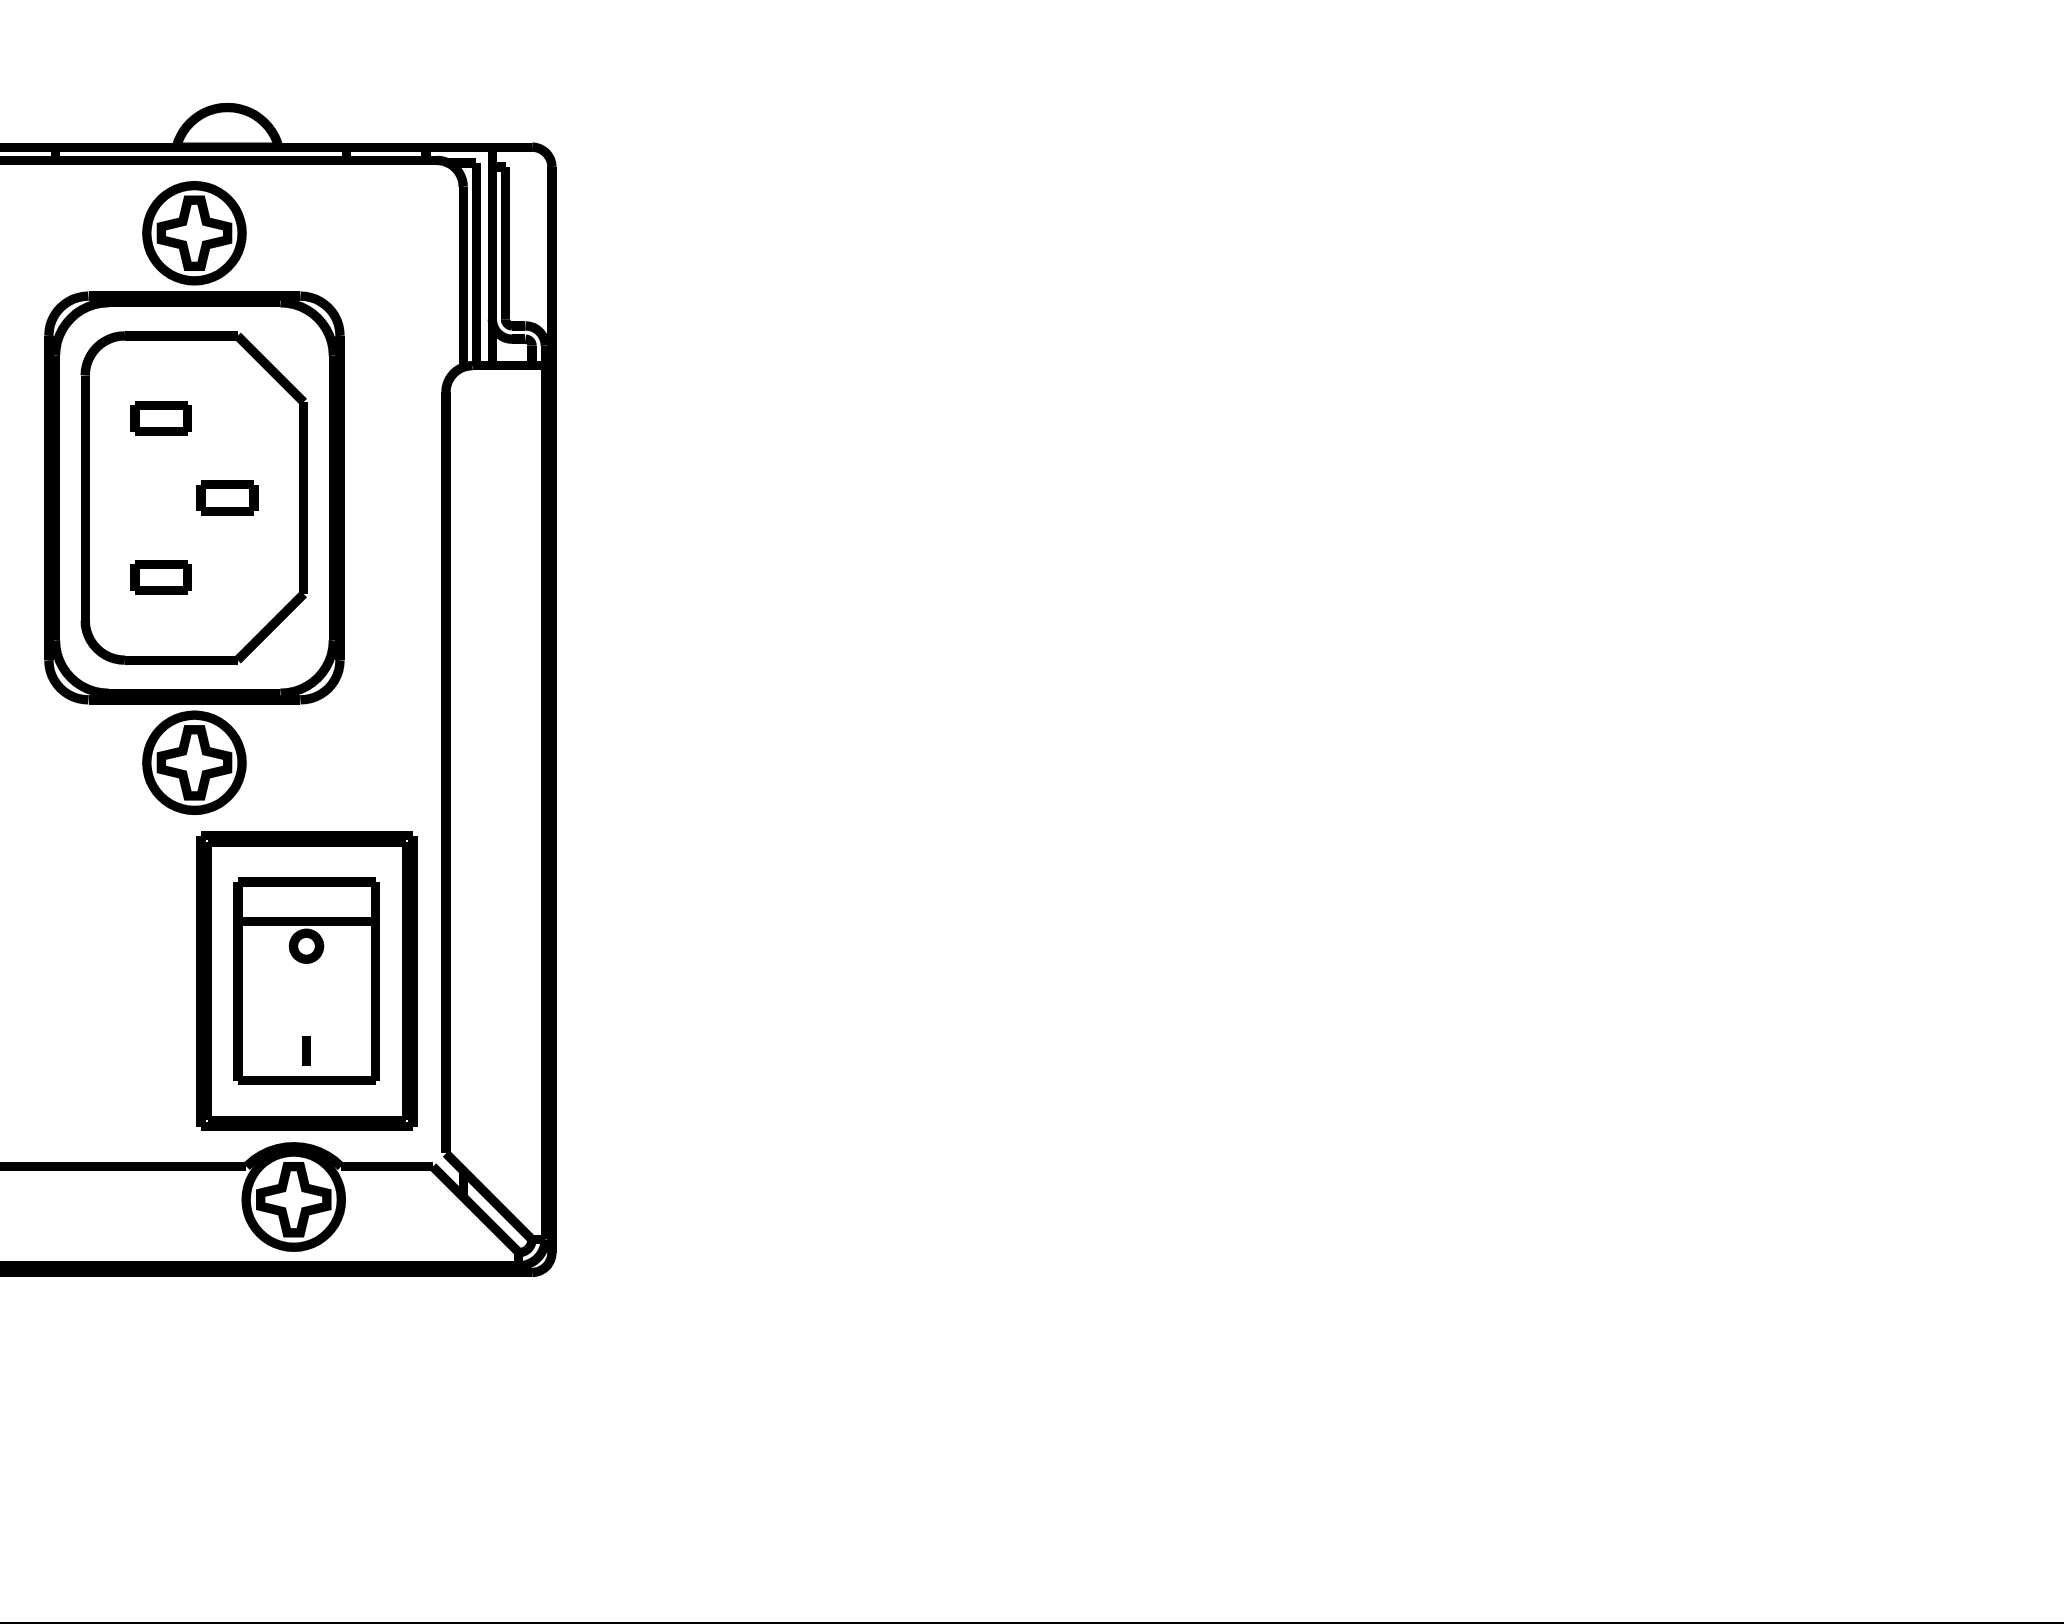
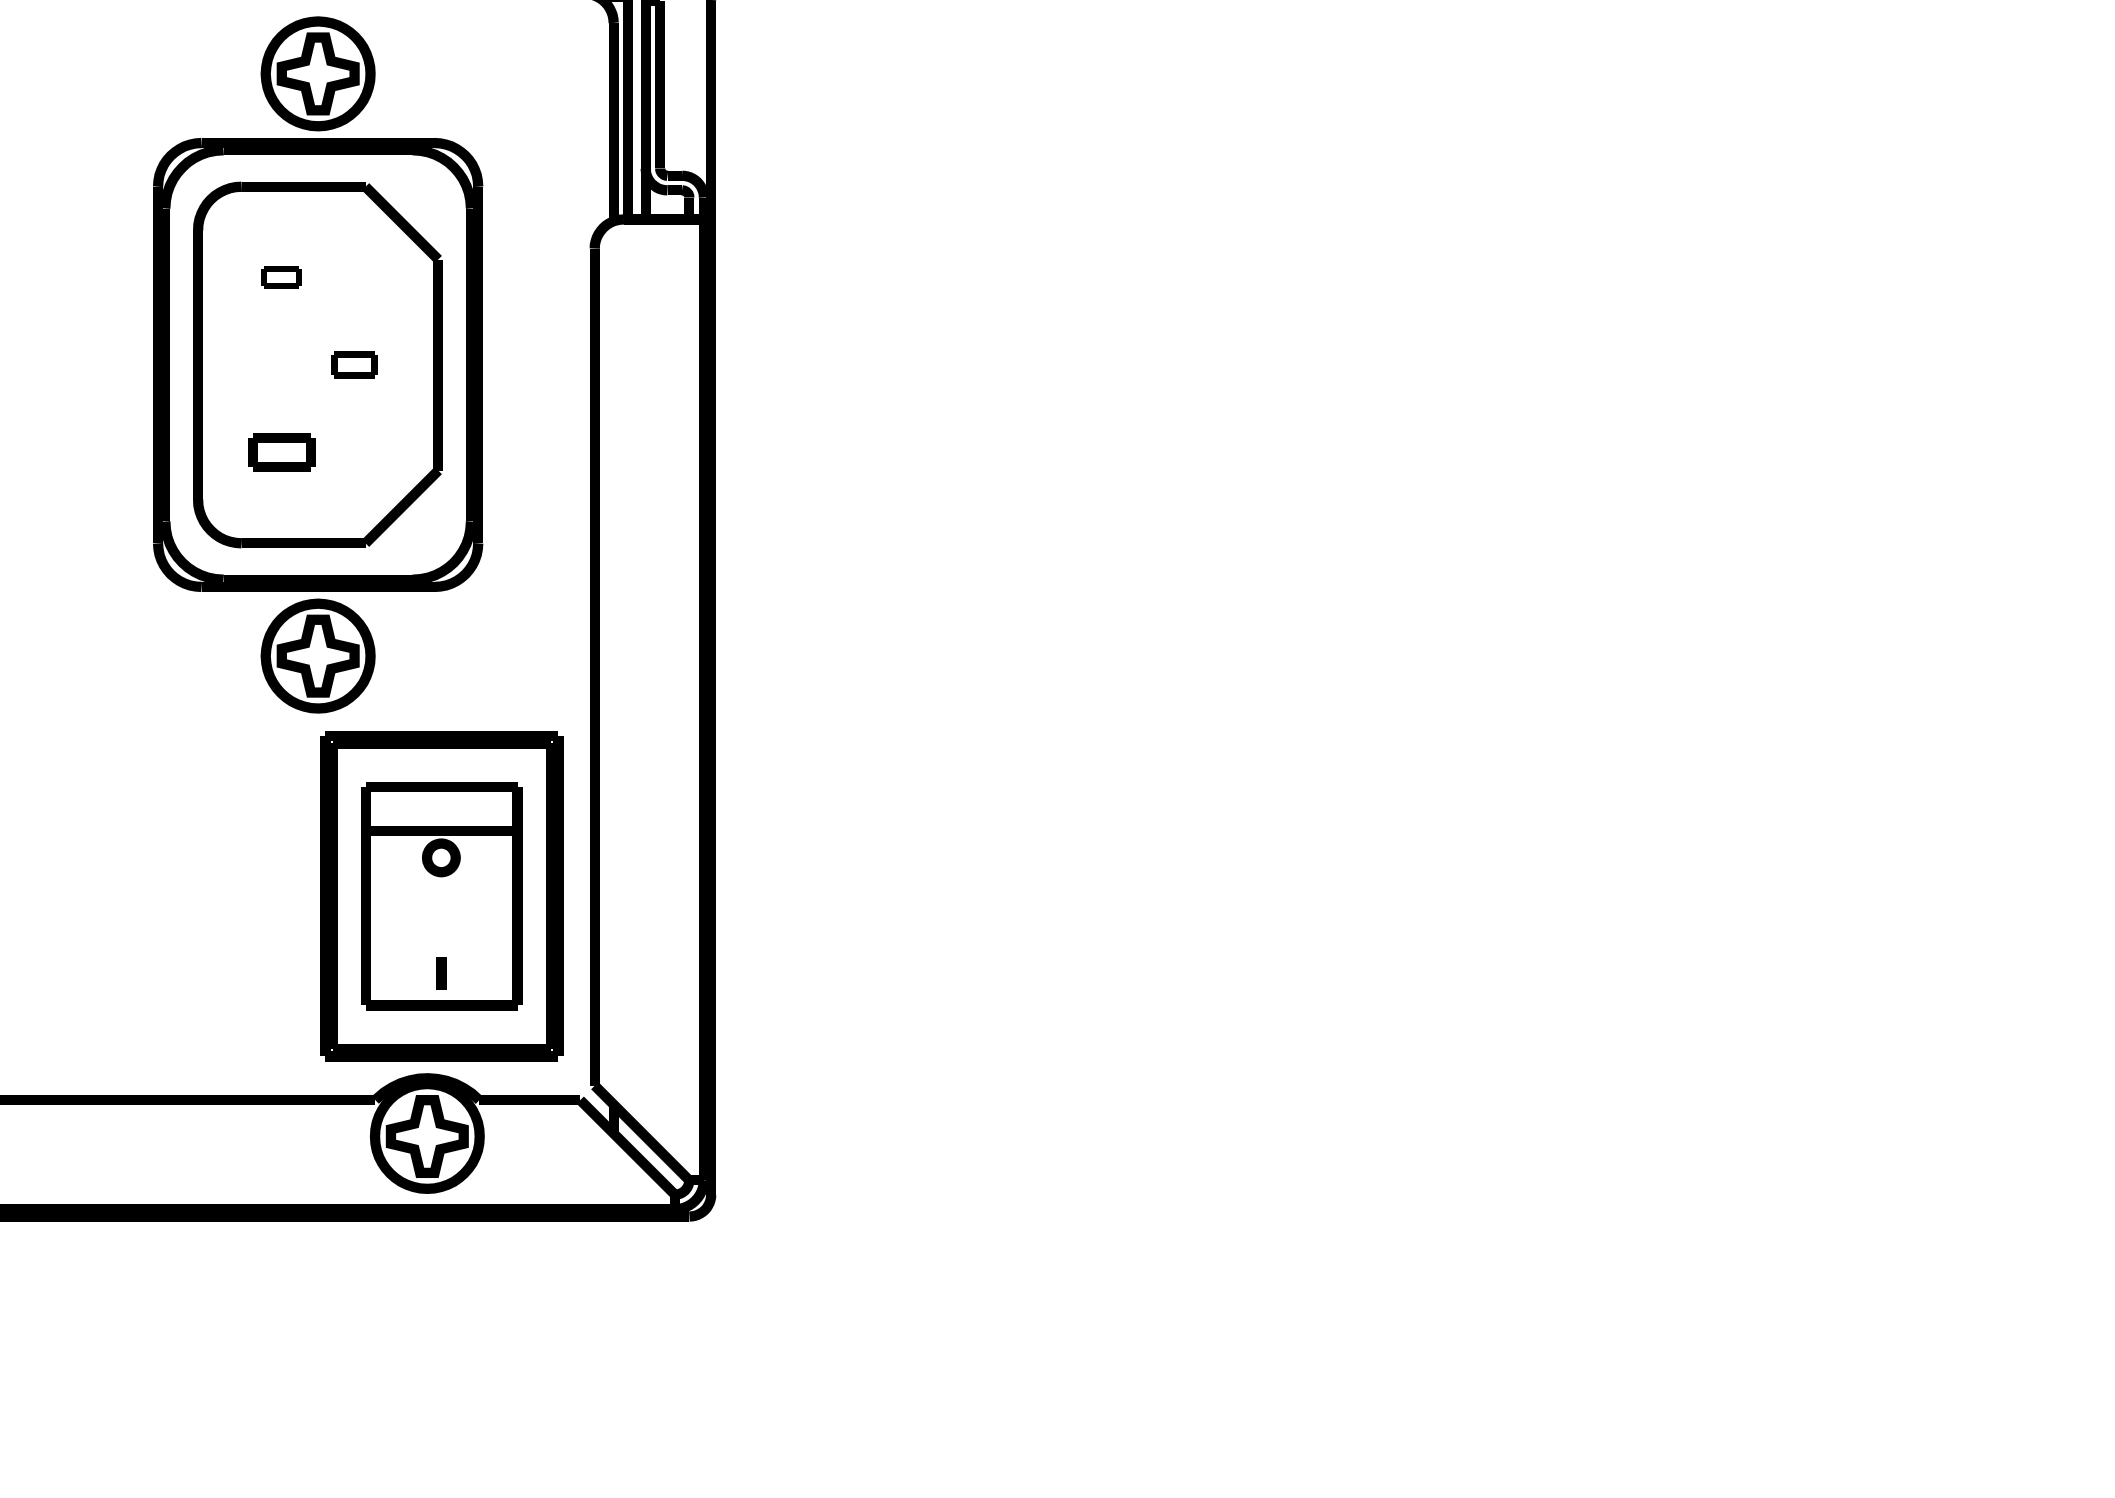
part: (160, 418) -> (280, 277), size x0.6
part: (227, 497) -> (354, 364), size x0.7

